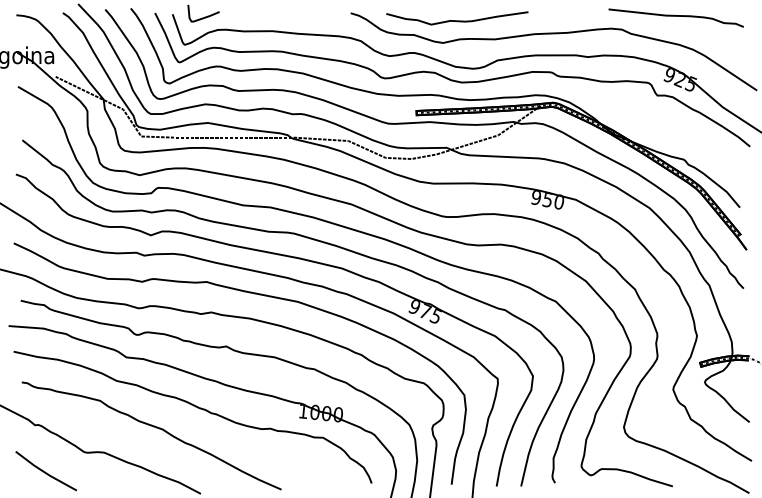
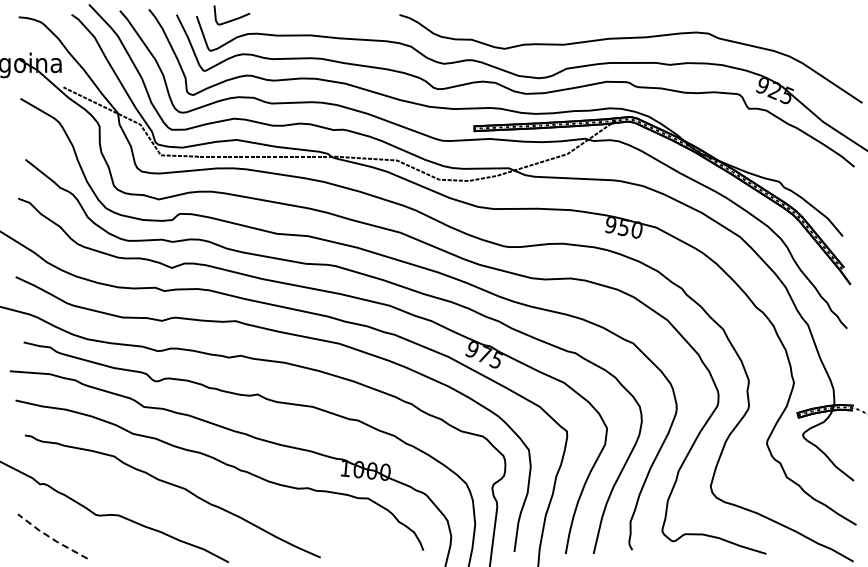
curve: (676, 16) -> (770, 18), removed
curve: (456, 20) -> (520, 23), removed
line: (45, 472) -> (51, 538), solid -> dashed

